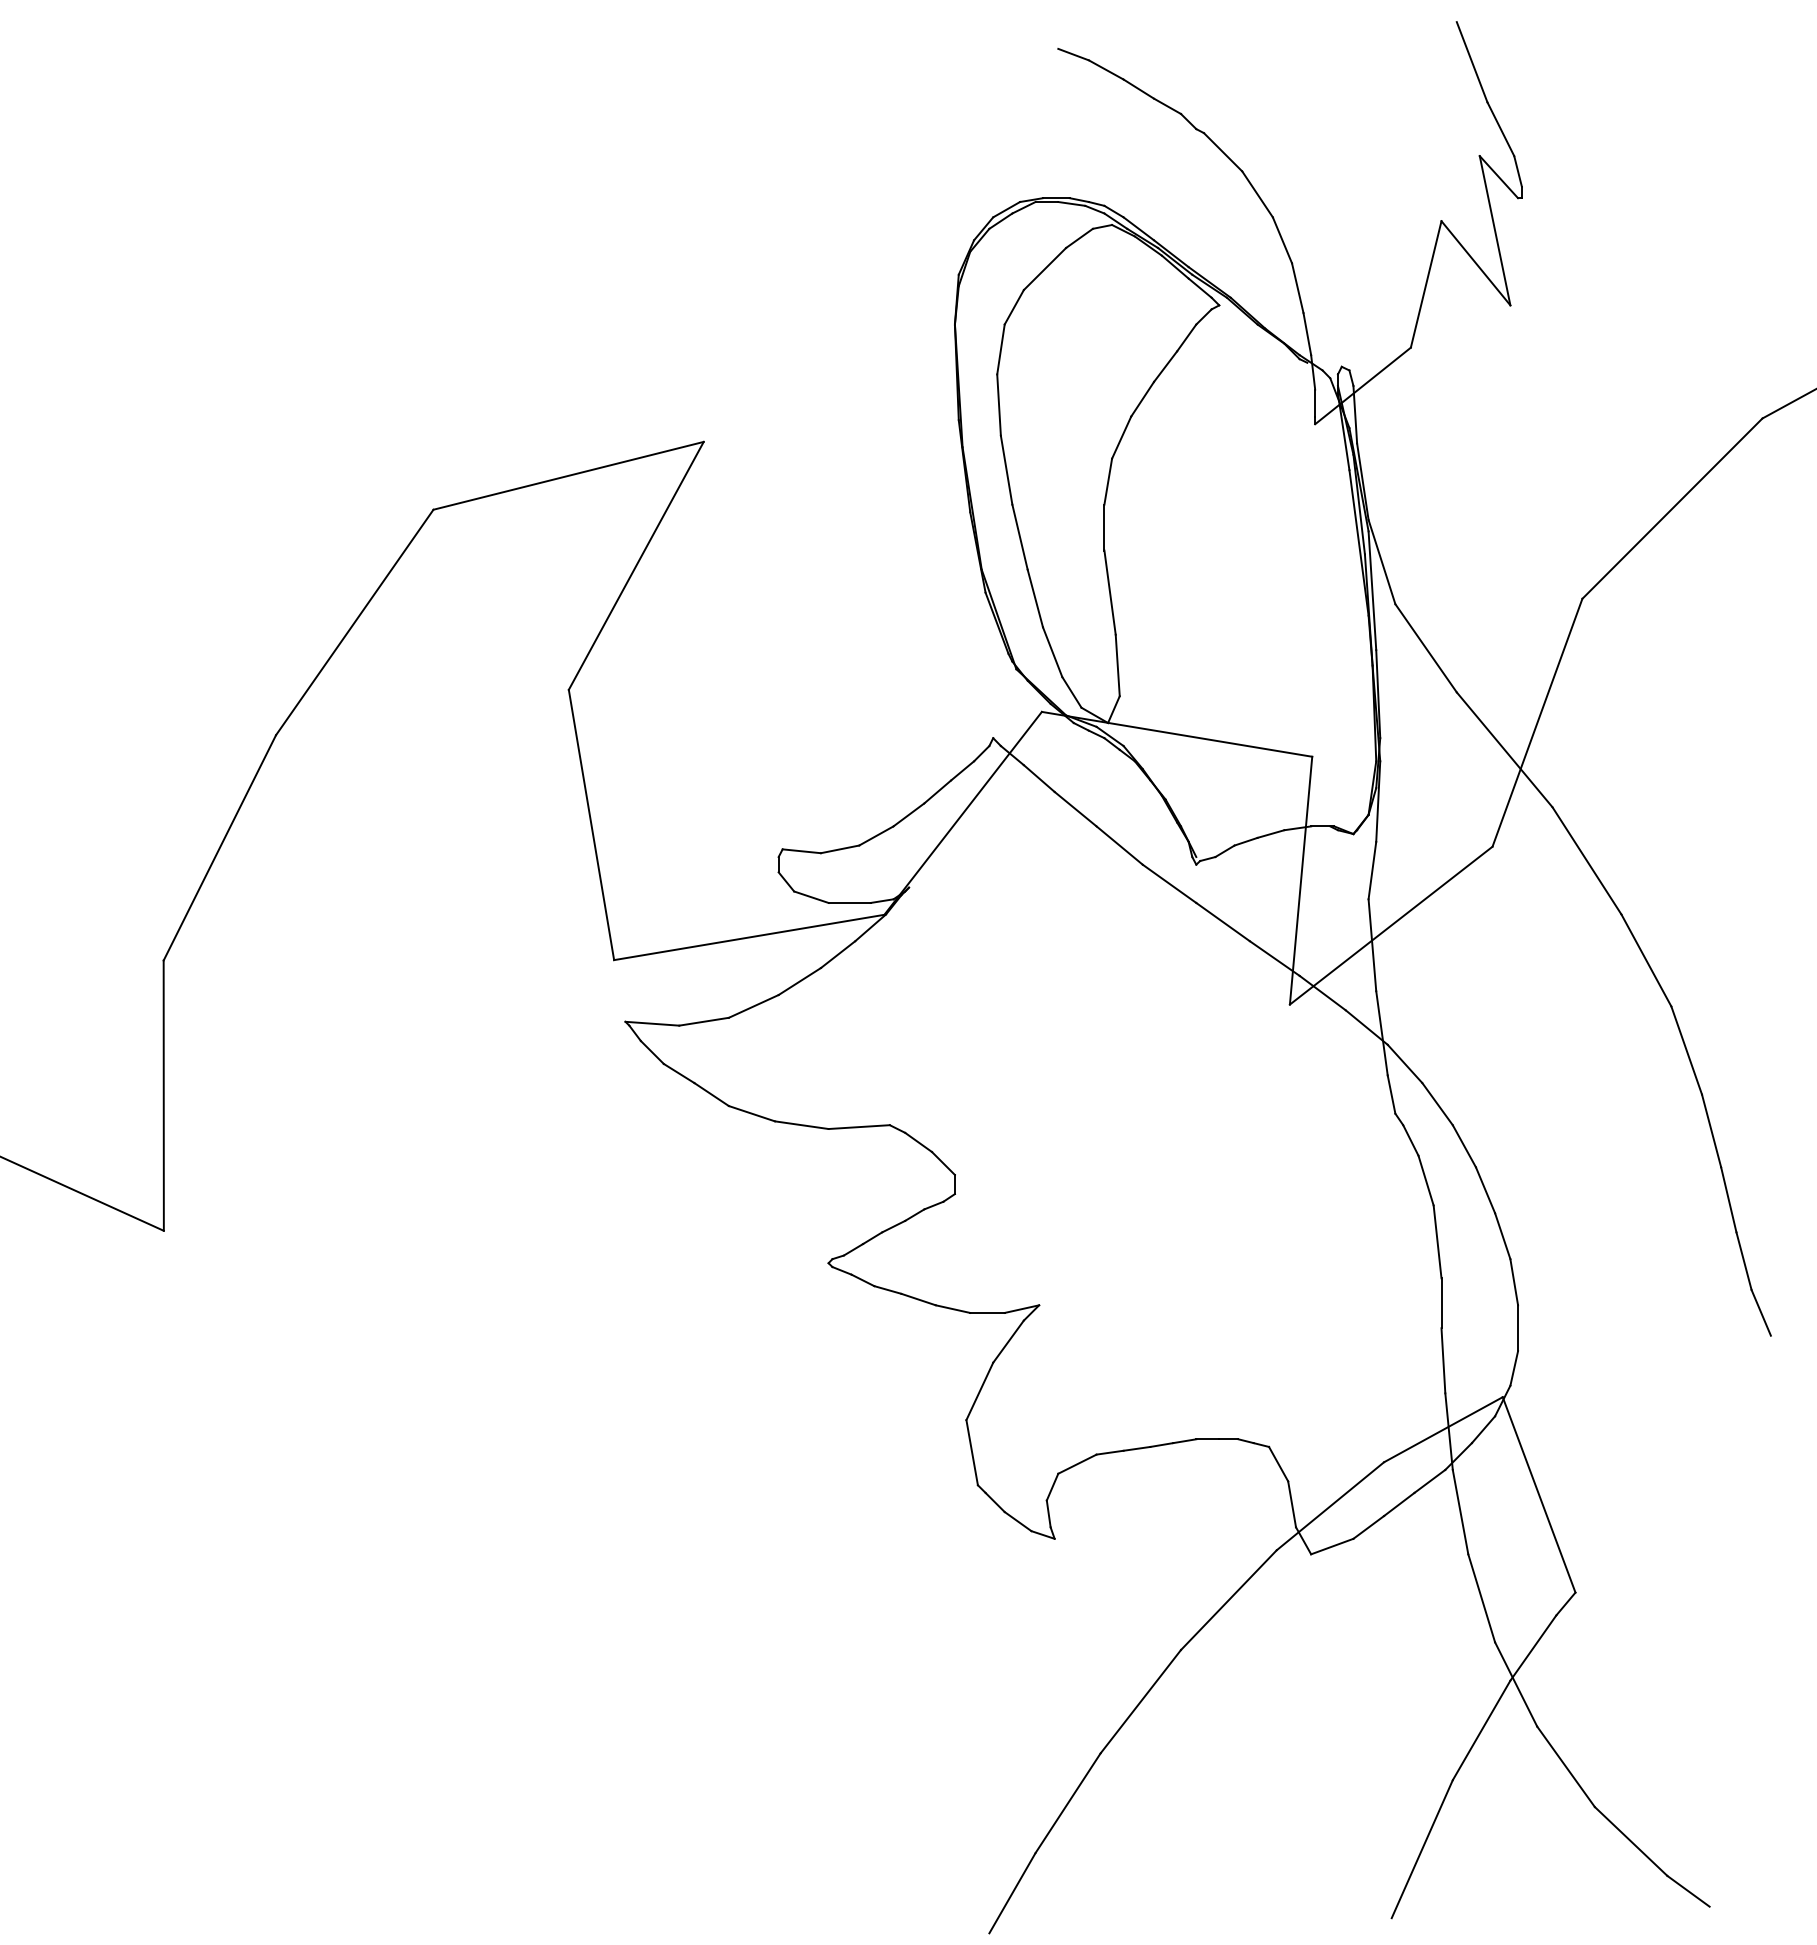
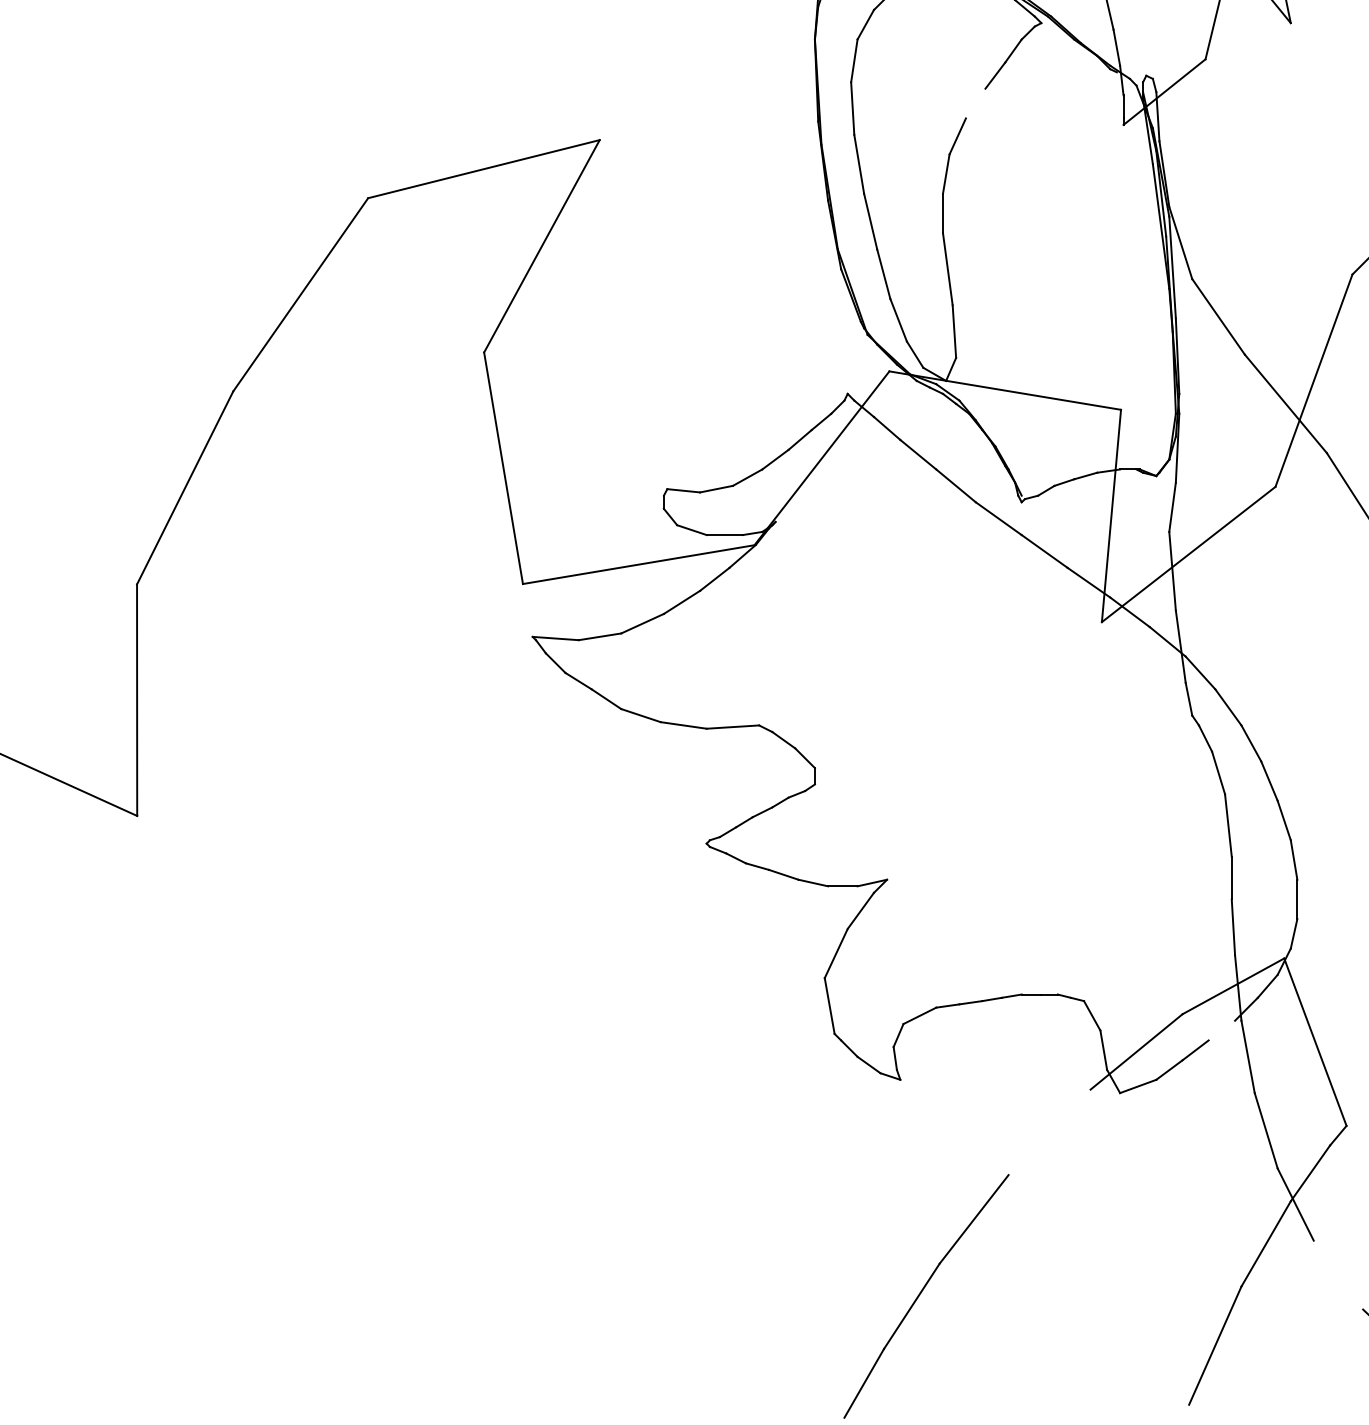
line: (1142, 398) -> (975, 102), removed
line: (1429, 1480) -> (1221, 1029), removed
line: (1228, 1600) -> (1049, 1132), removed
line: (1565, 1766) -> (1337, 1274), removed

